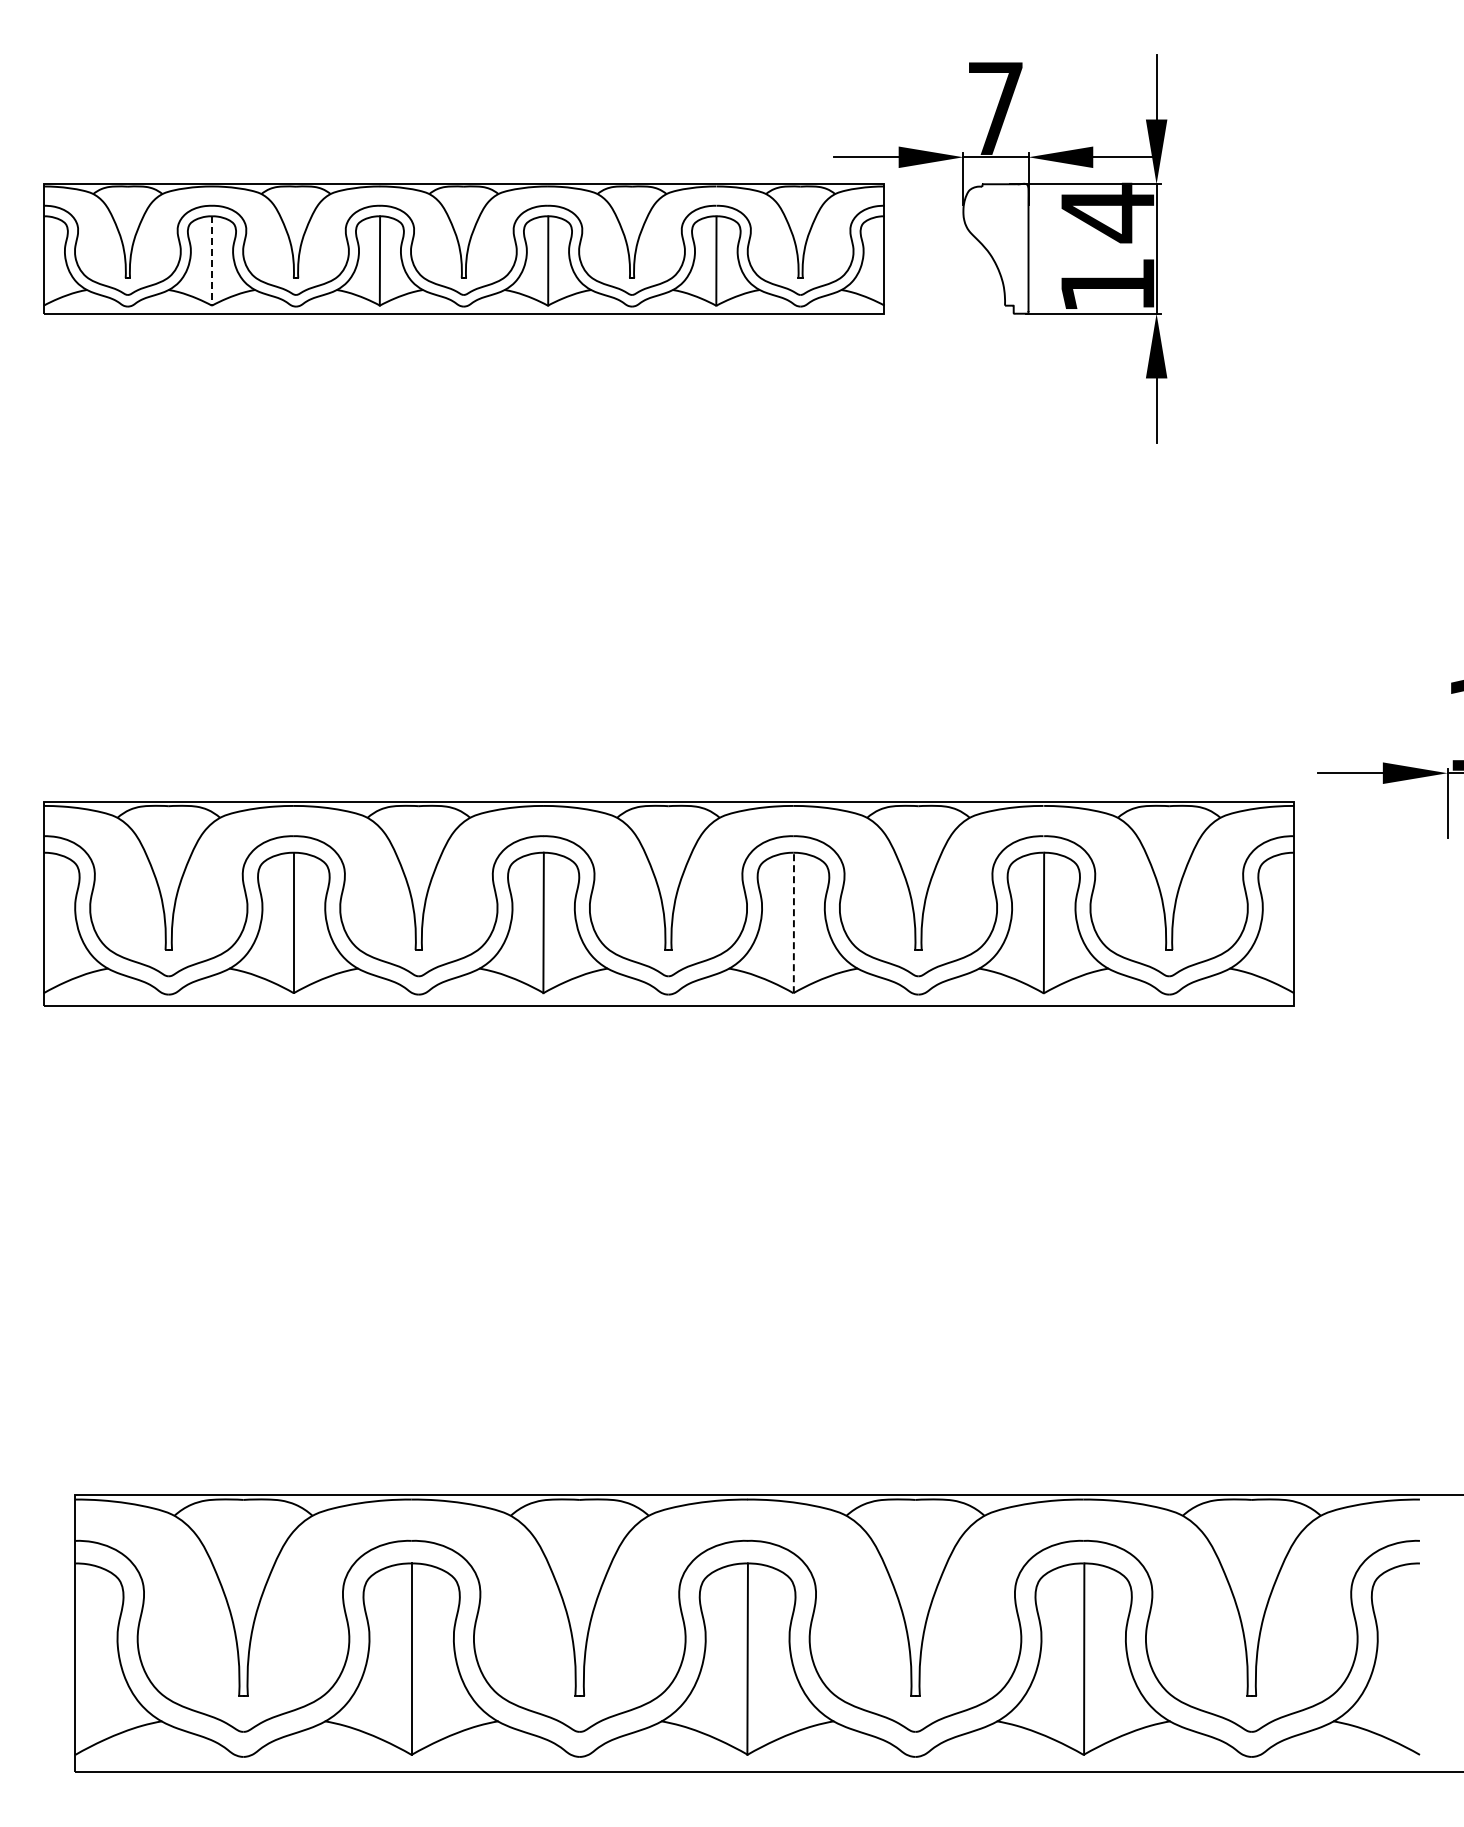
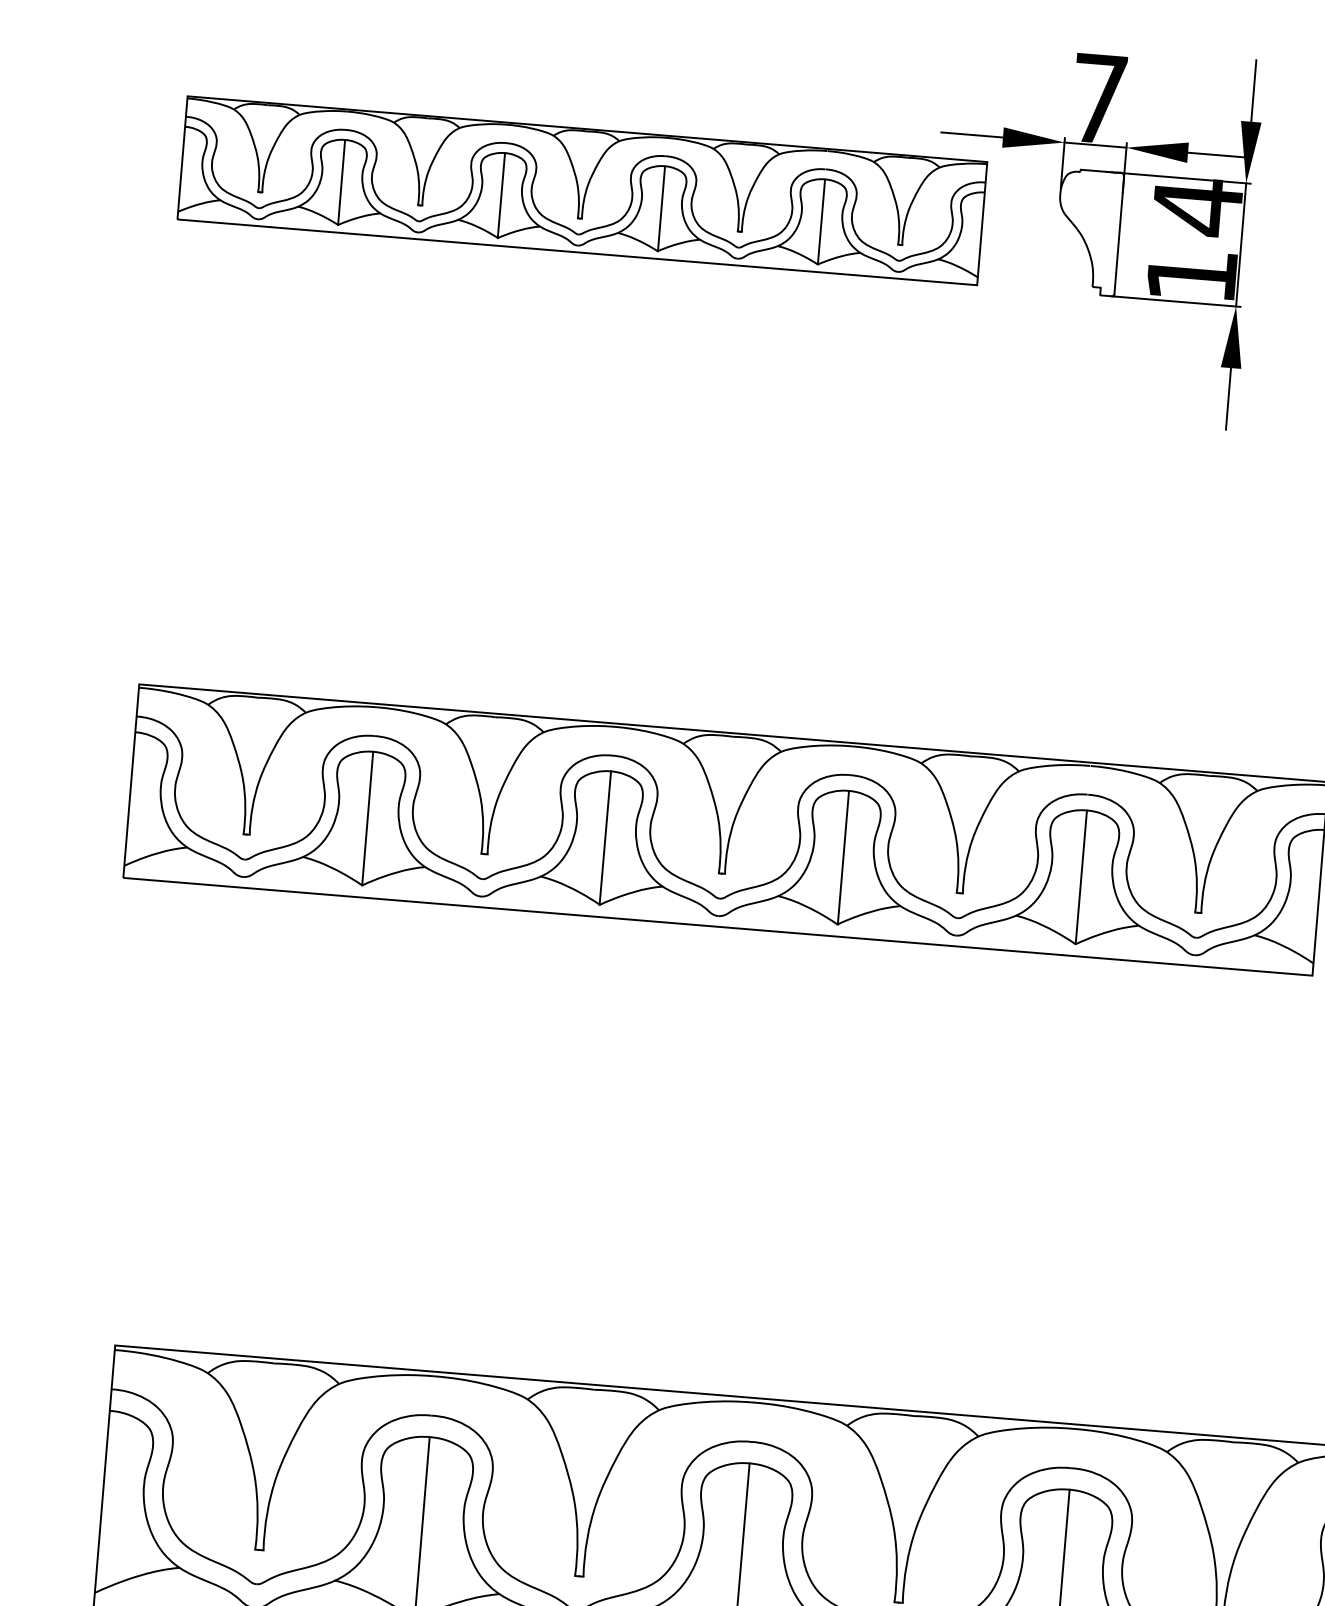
line: (211, 261) -> (341, 182), dashed -> solid
line: (793, 922) -> (843, 857), dashed -> solid

